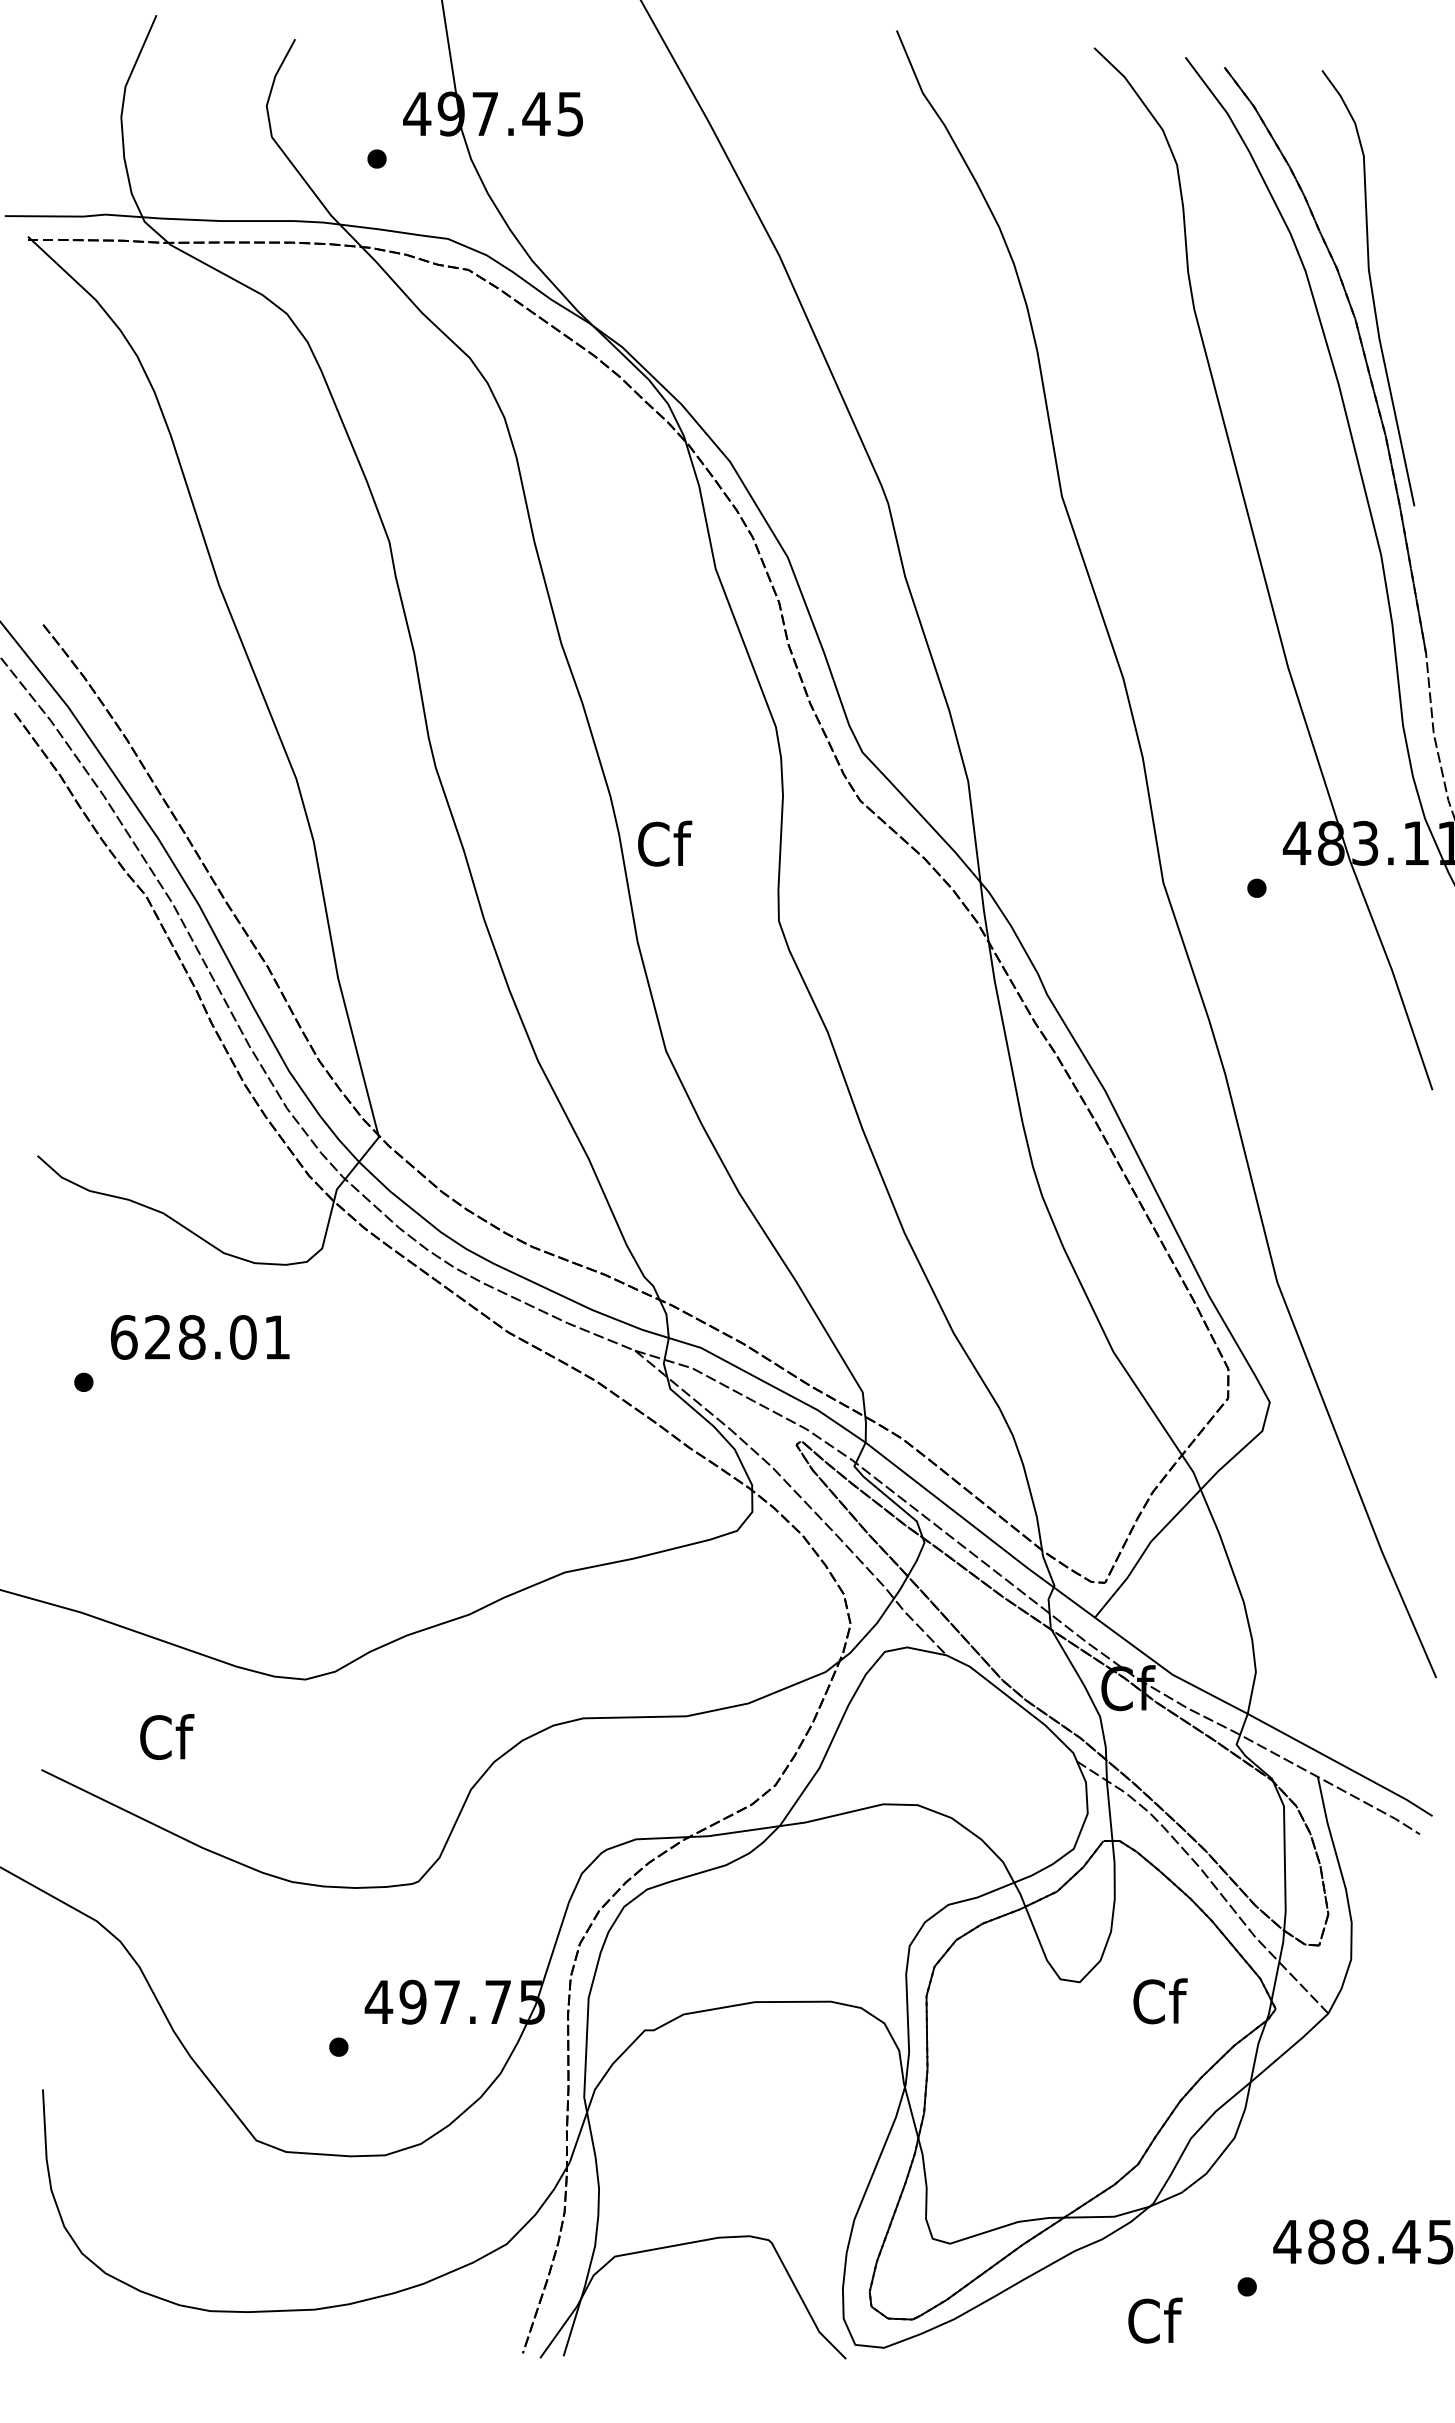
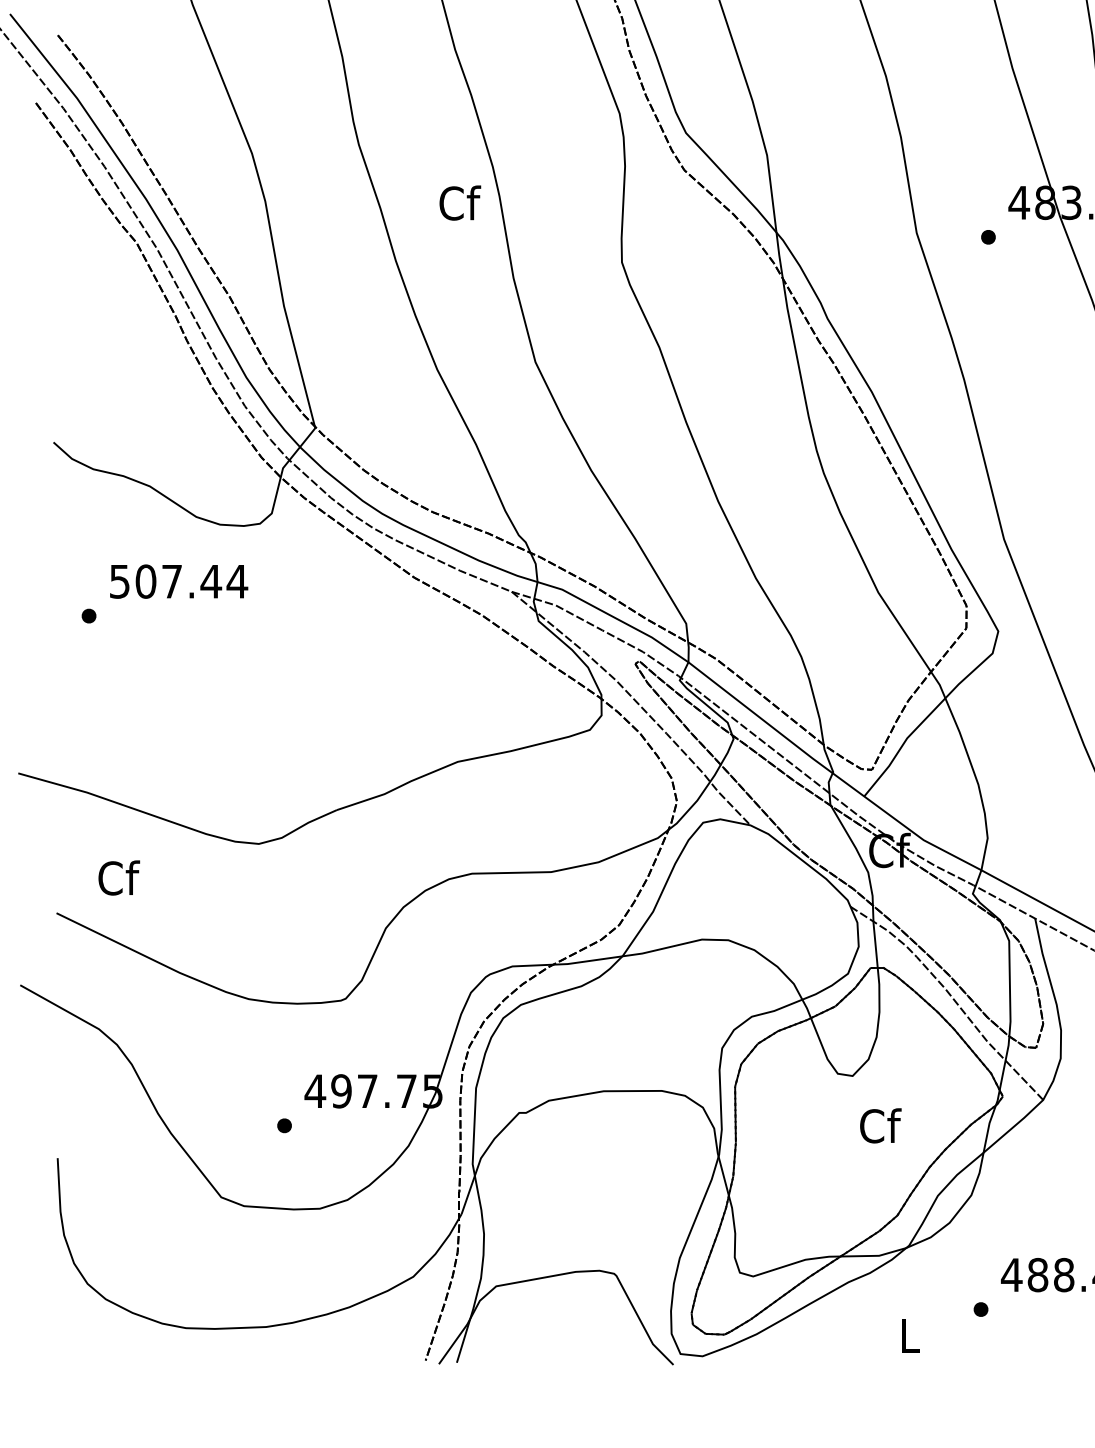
text: (665, 843) -> (460, 202), moved
text: (200, 1337) -> (178, 581), 628.01 -> 507.44
text: (167, 1736) -> (119, 877), moved
text: (1160, 2001) -> (880, 1126), moved
text: (1155, 2320) -> (910, 1335), Cf -> L

